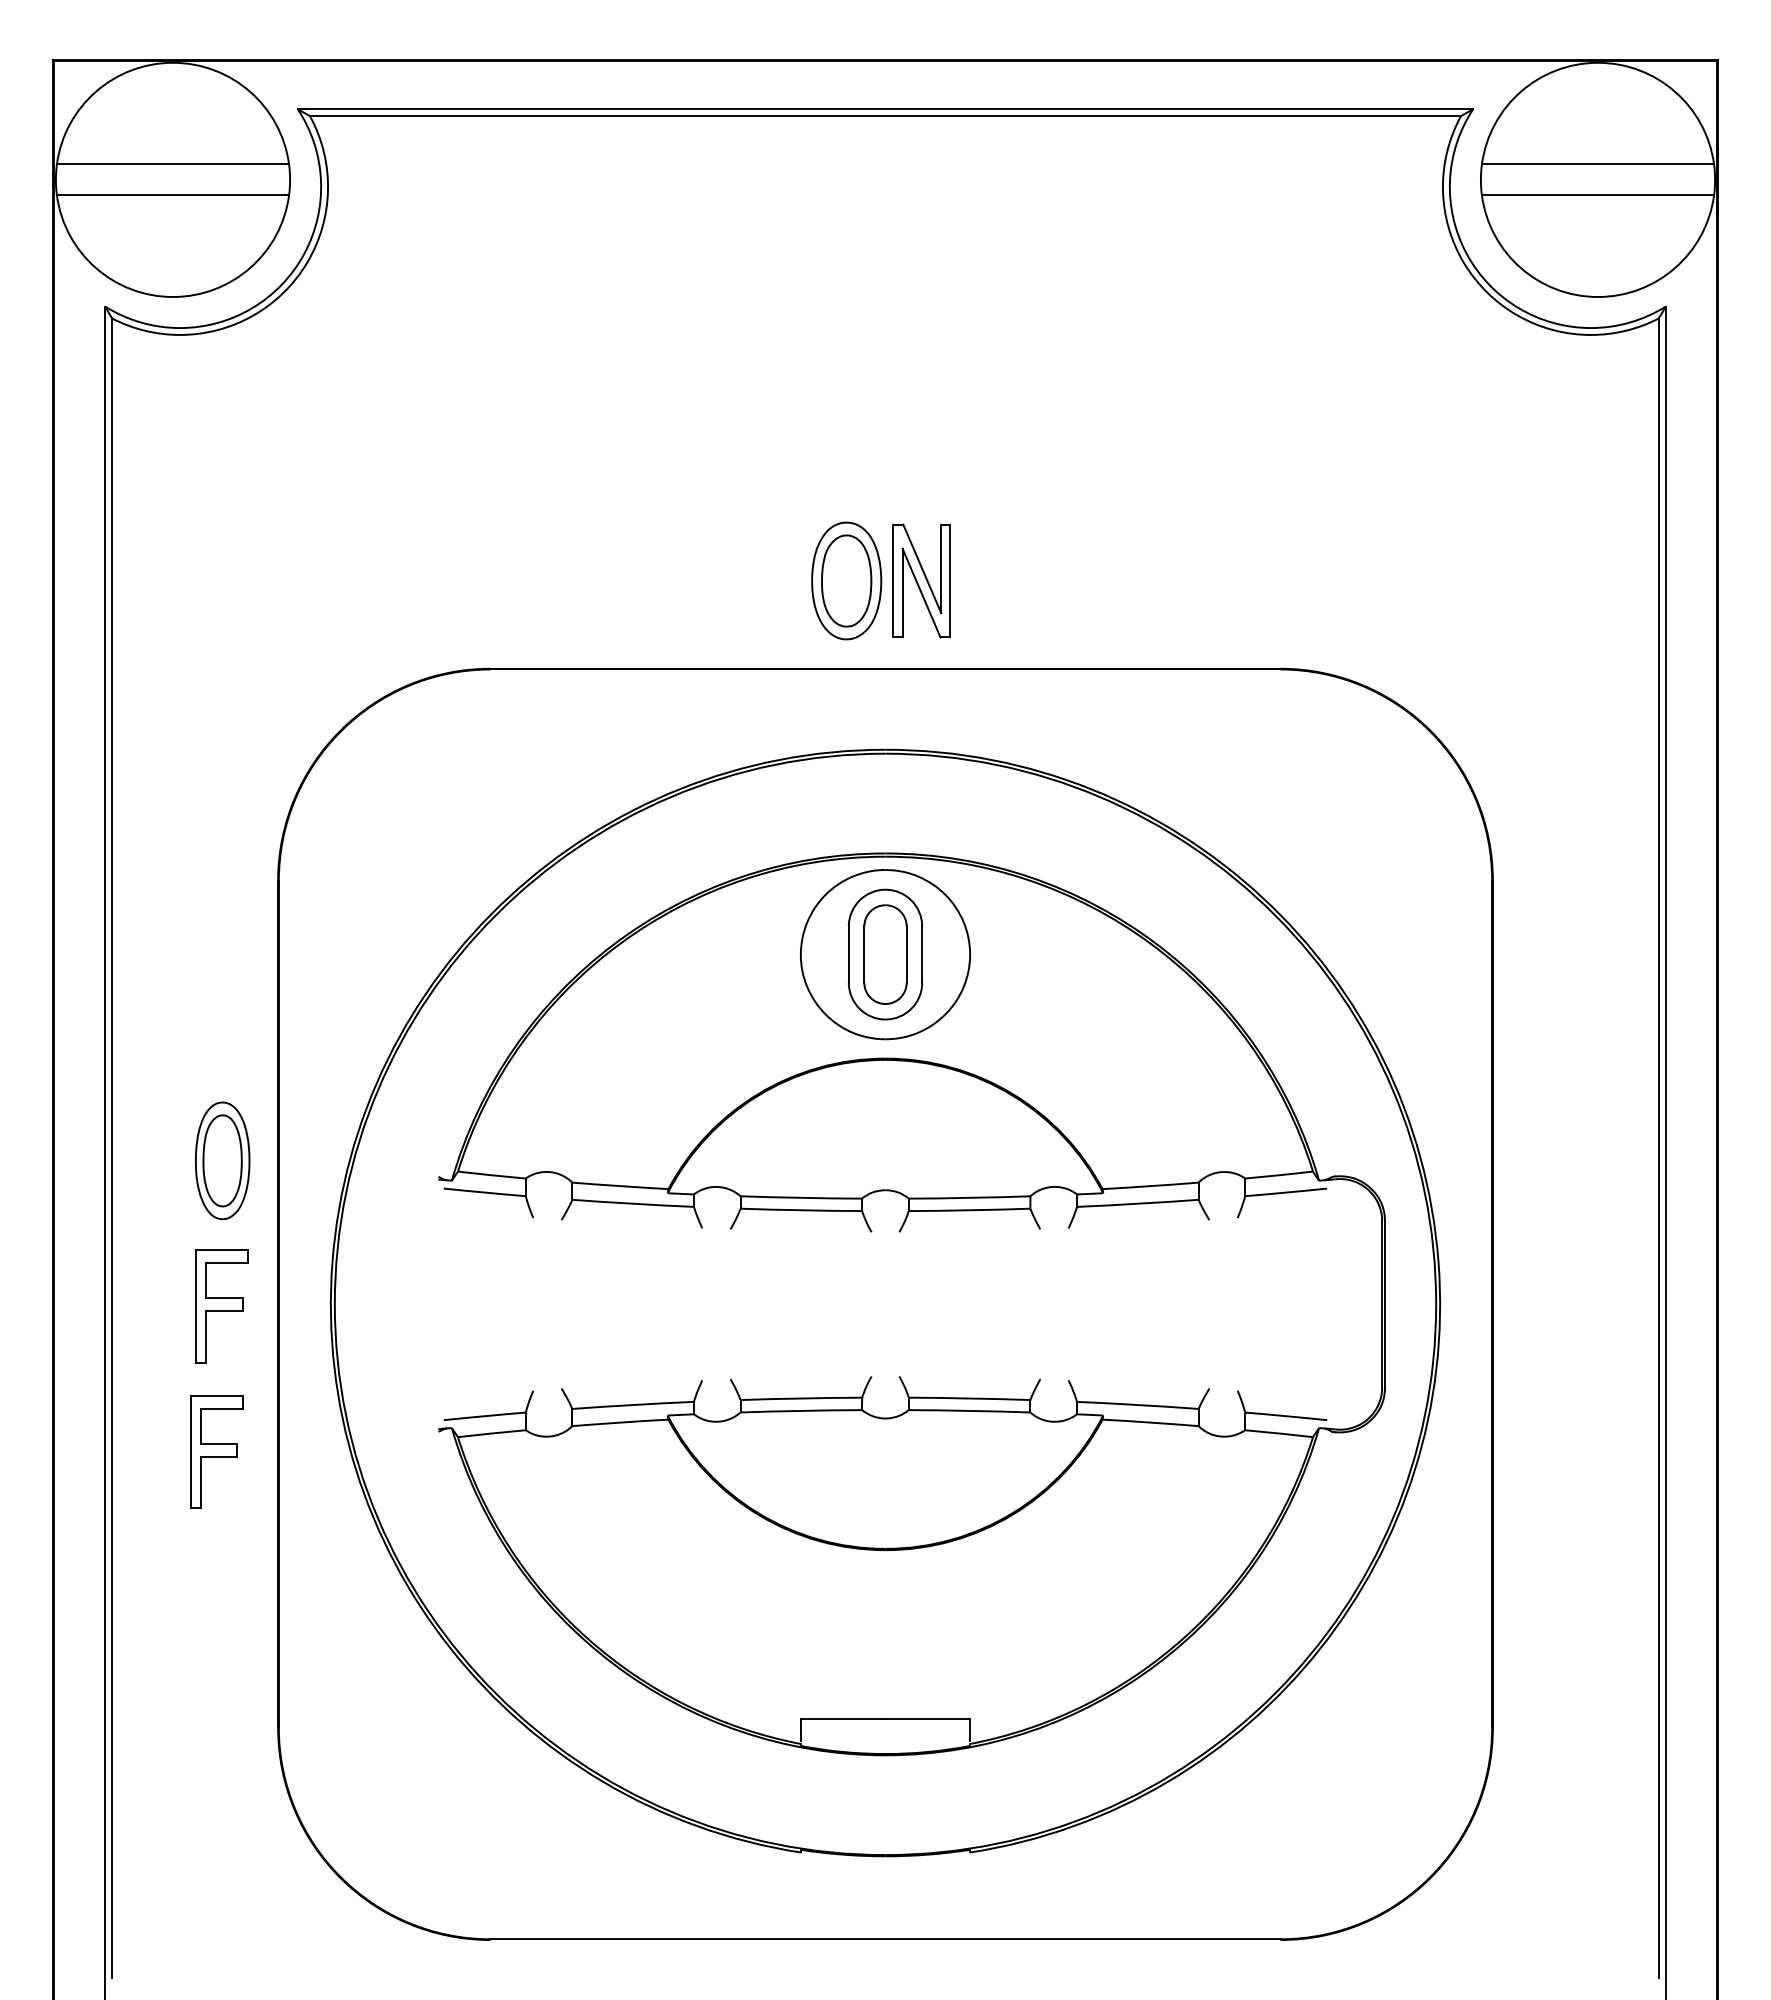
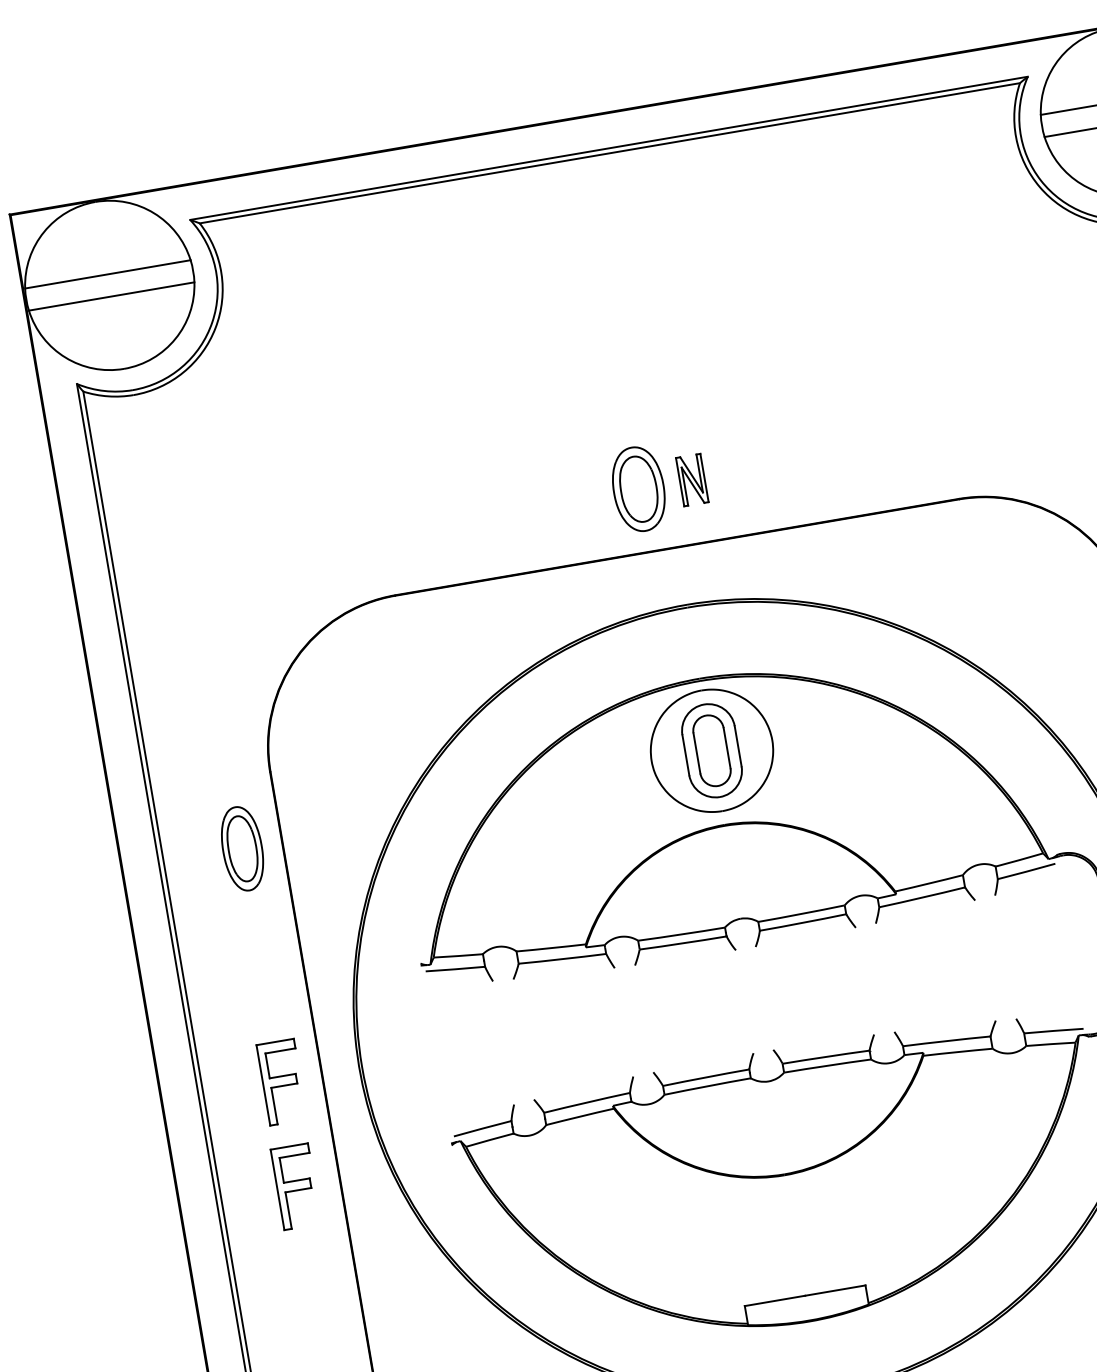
part: (921, 580) -> (692, 479), size x0.6
part: (222, 1160) -> (242, 848), moved

